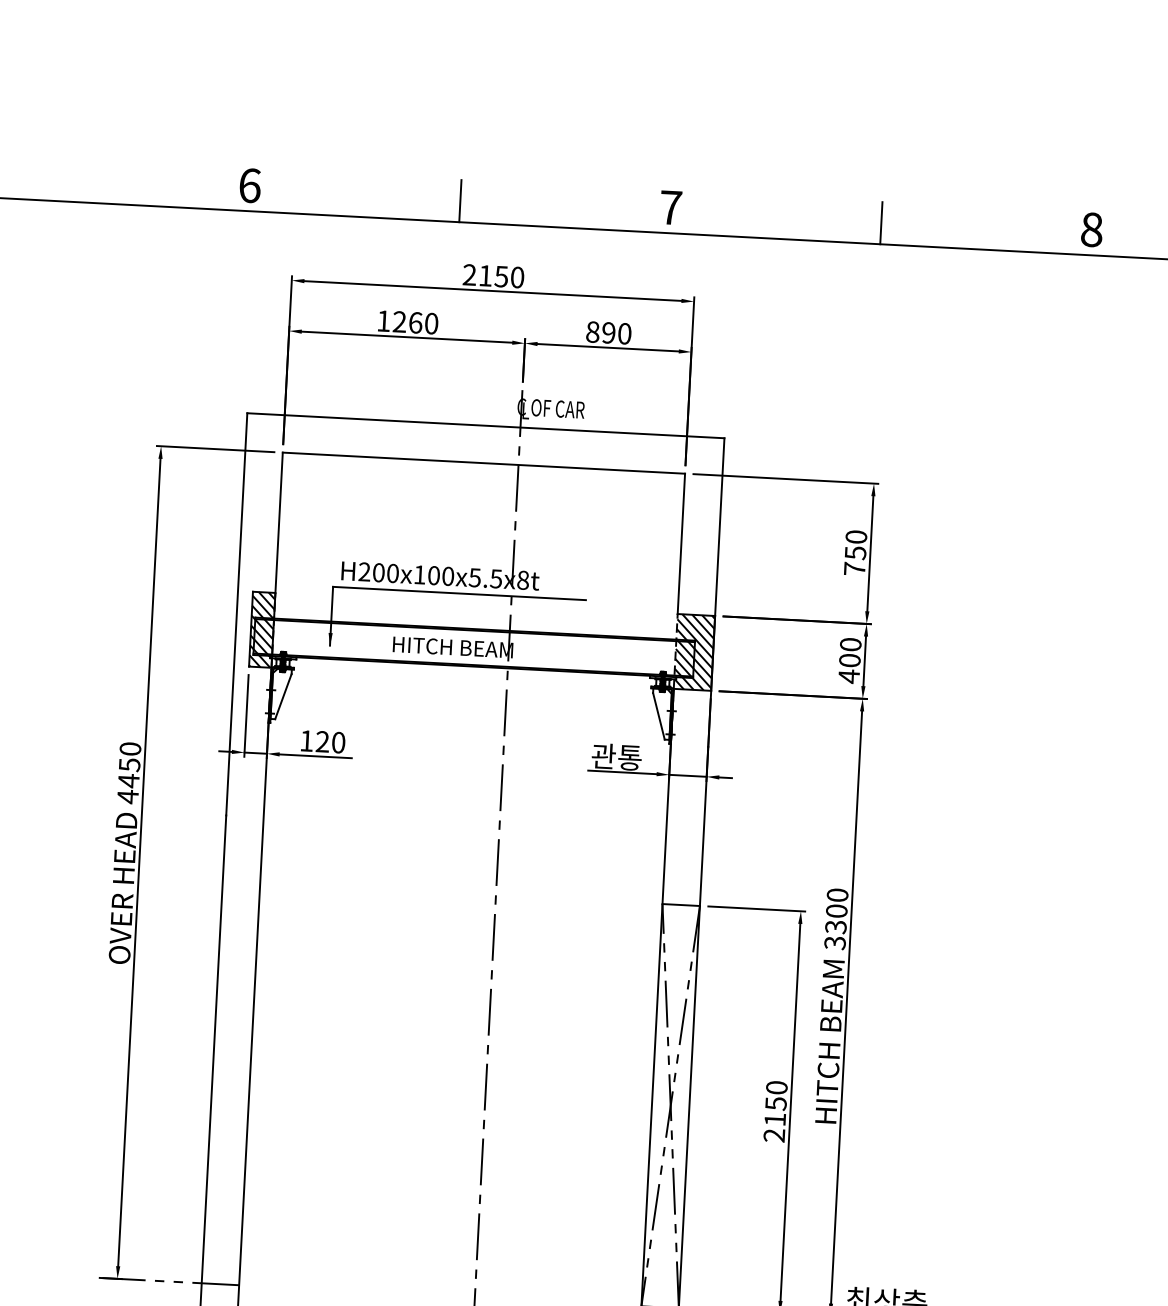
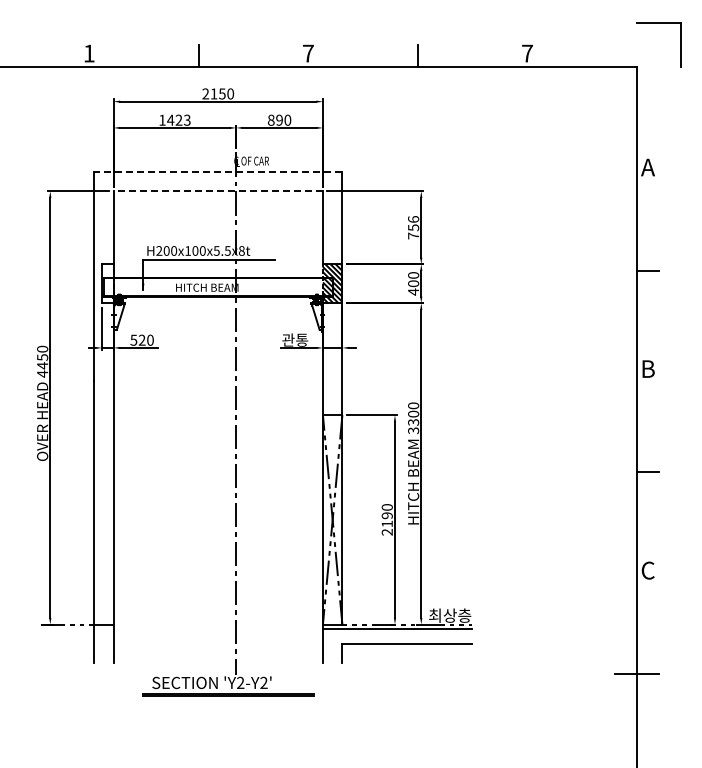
text: (250, 185) -> (89, 53), 6 -> 1
text: (1092, 229) -> (527, 53), 8 -> 7
text: (414, 321) -> (178, 119), 1260 -> 1423
line: (484, 425) -> (217, 171), solid -> dashed
line: (484, 463) -> (218, 191), solid -> dashed
text: (856, 537) -> (413, 219), 750 -> 756
hatch: (261, 629) -> (107, 283), removed
text: (306, 739) -> (133, 339), 120 -> 520
text: (774, 1103) -> (386, 515), 2150 -> 2190

